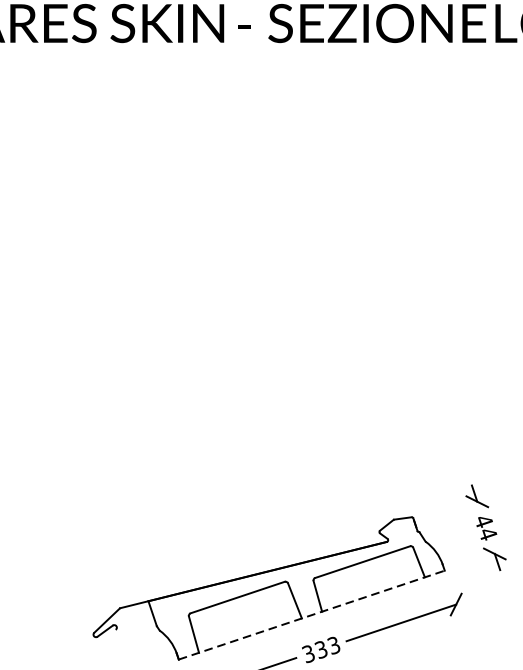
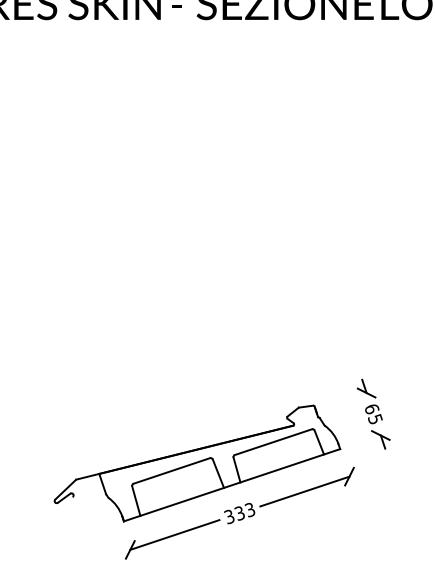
text: (485, 528) -> (373, 414), 44 -> 65
line: (312, 615) -> (232, 485), dashed -> solid

